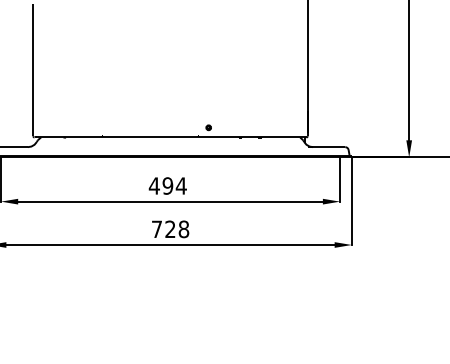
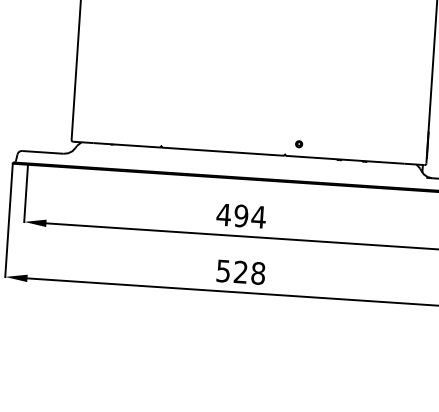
text: (156, 229) -> (222, 271), 728 -> 528

